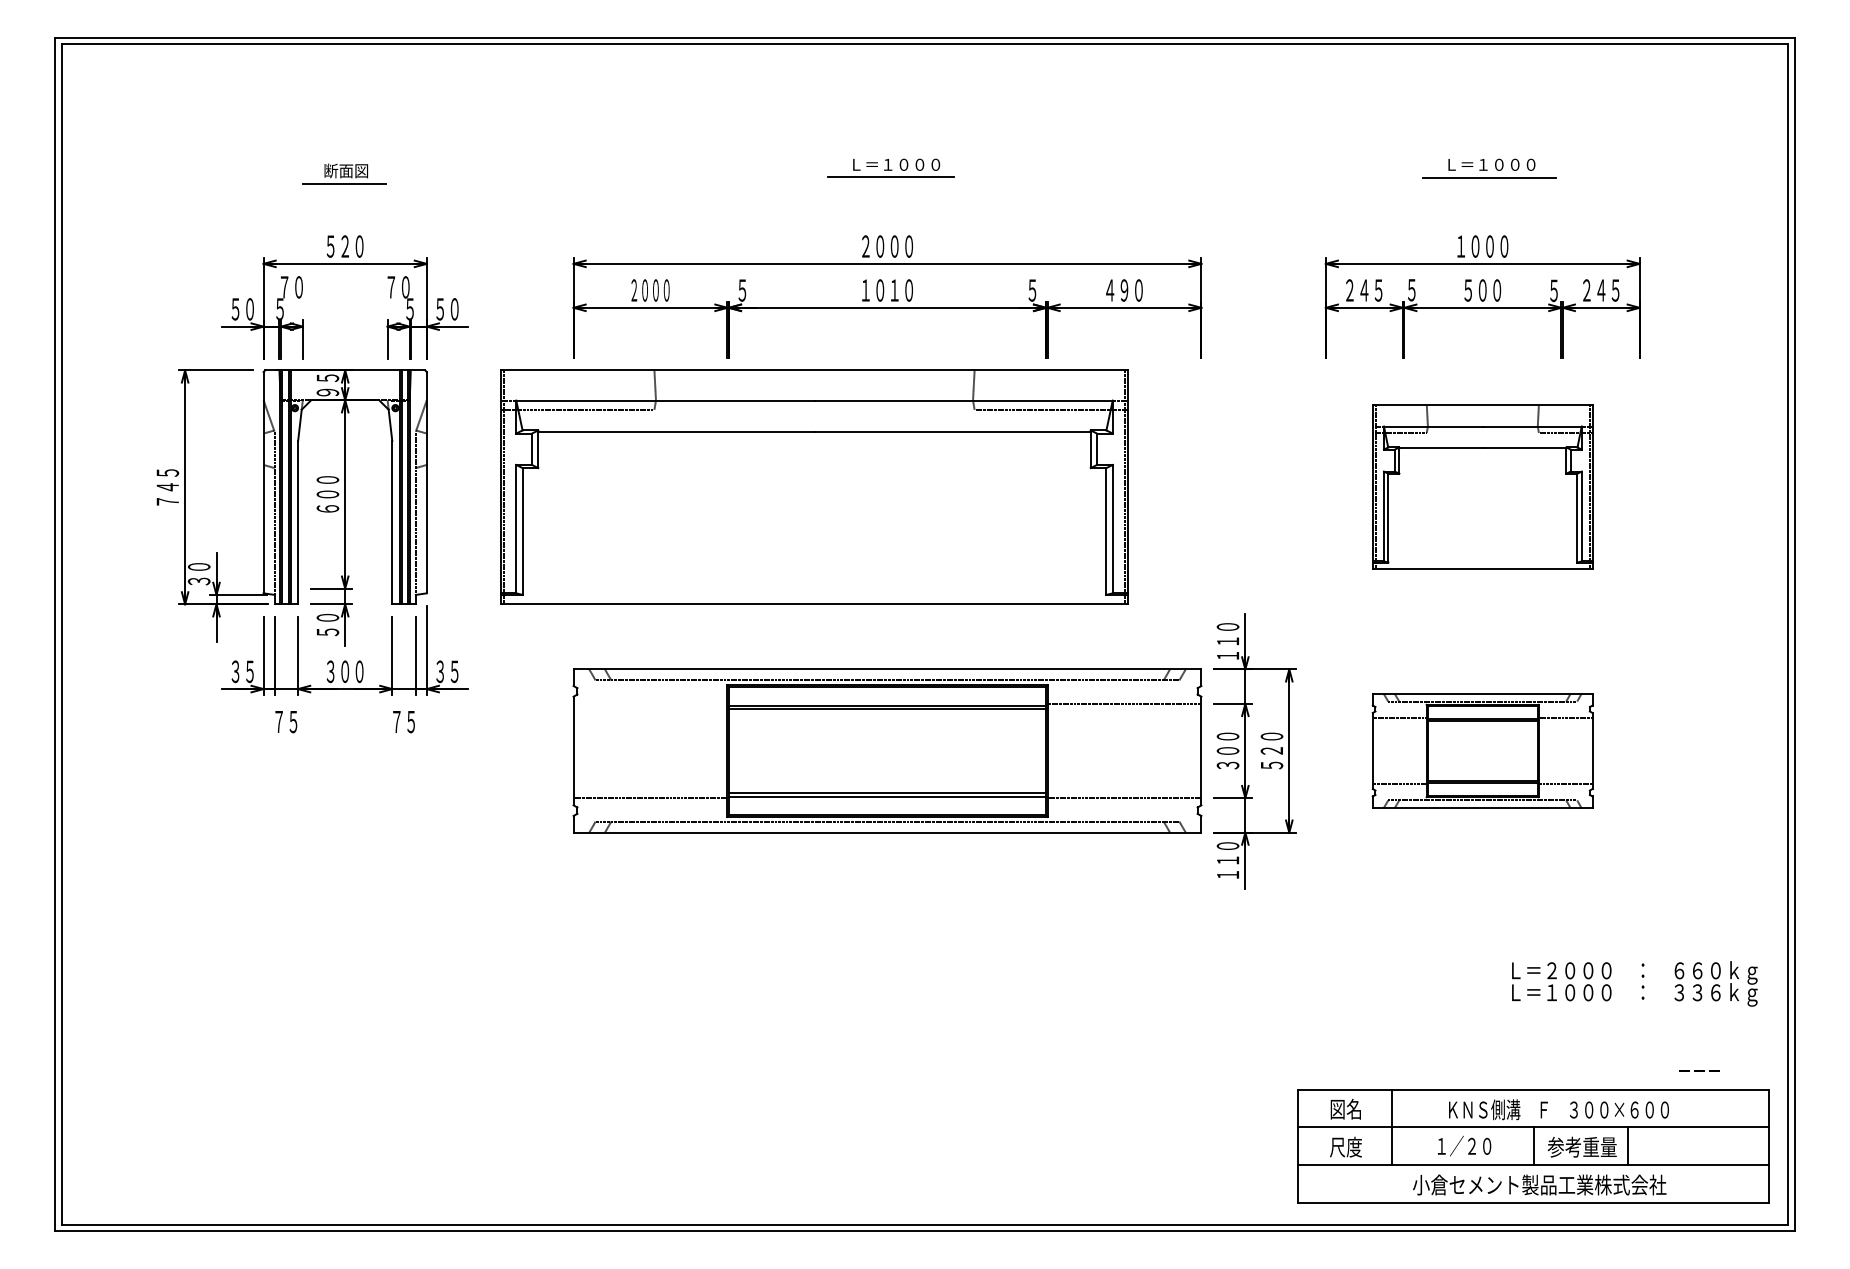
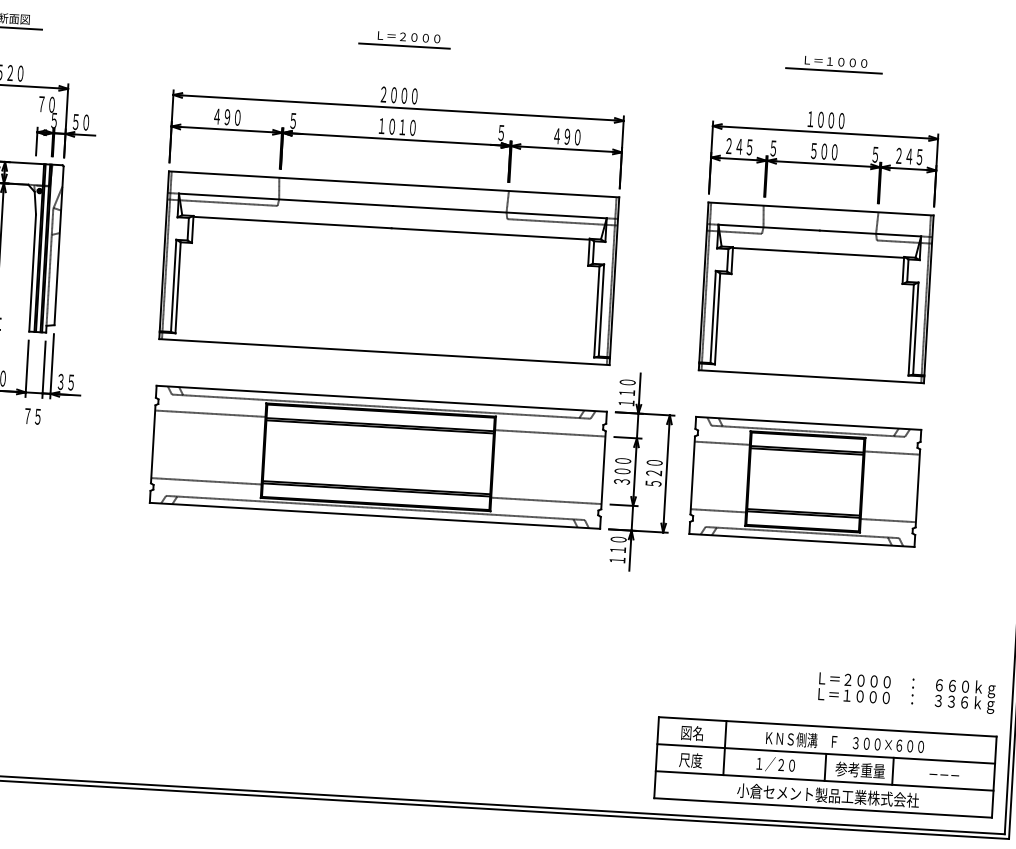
text: (887, 163) -> (402, 35), Ｌ＝１０００ -> Ｌ＝２０００
text: (650, 290) -> (227, 117), ２０００ -> ４９０
part: (814, 486) -> (389, 267), moved
part: (1482, 486) -> (816, 292), size x1.43
line: (650, 703) -> (210, 413), added
part: (1482, 750) -> (805, 481), size x1.43
text: (1634, 983) -> (906, 692), moved
text: (1699, 1070) -> (944, 774), moved

